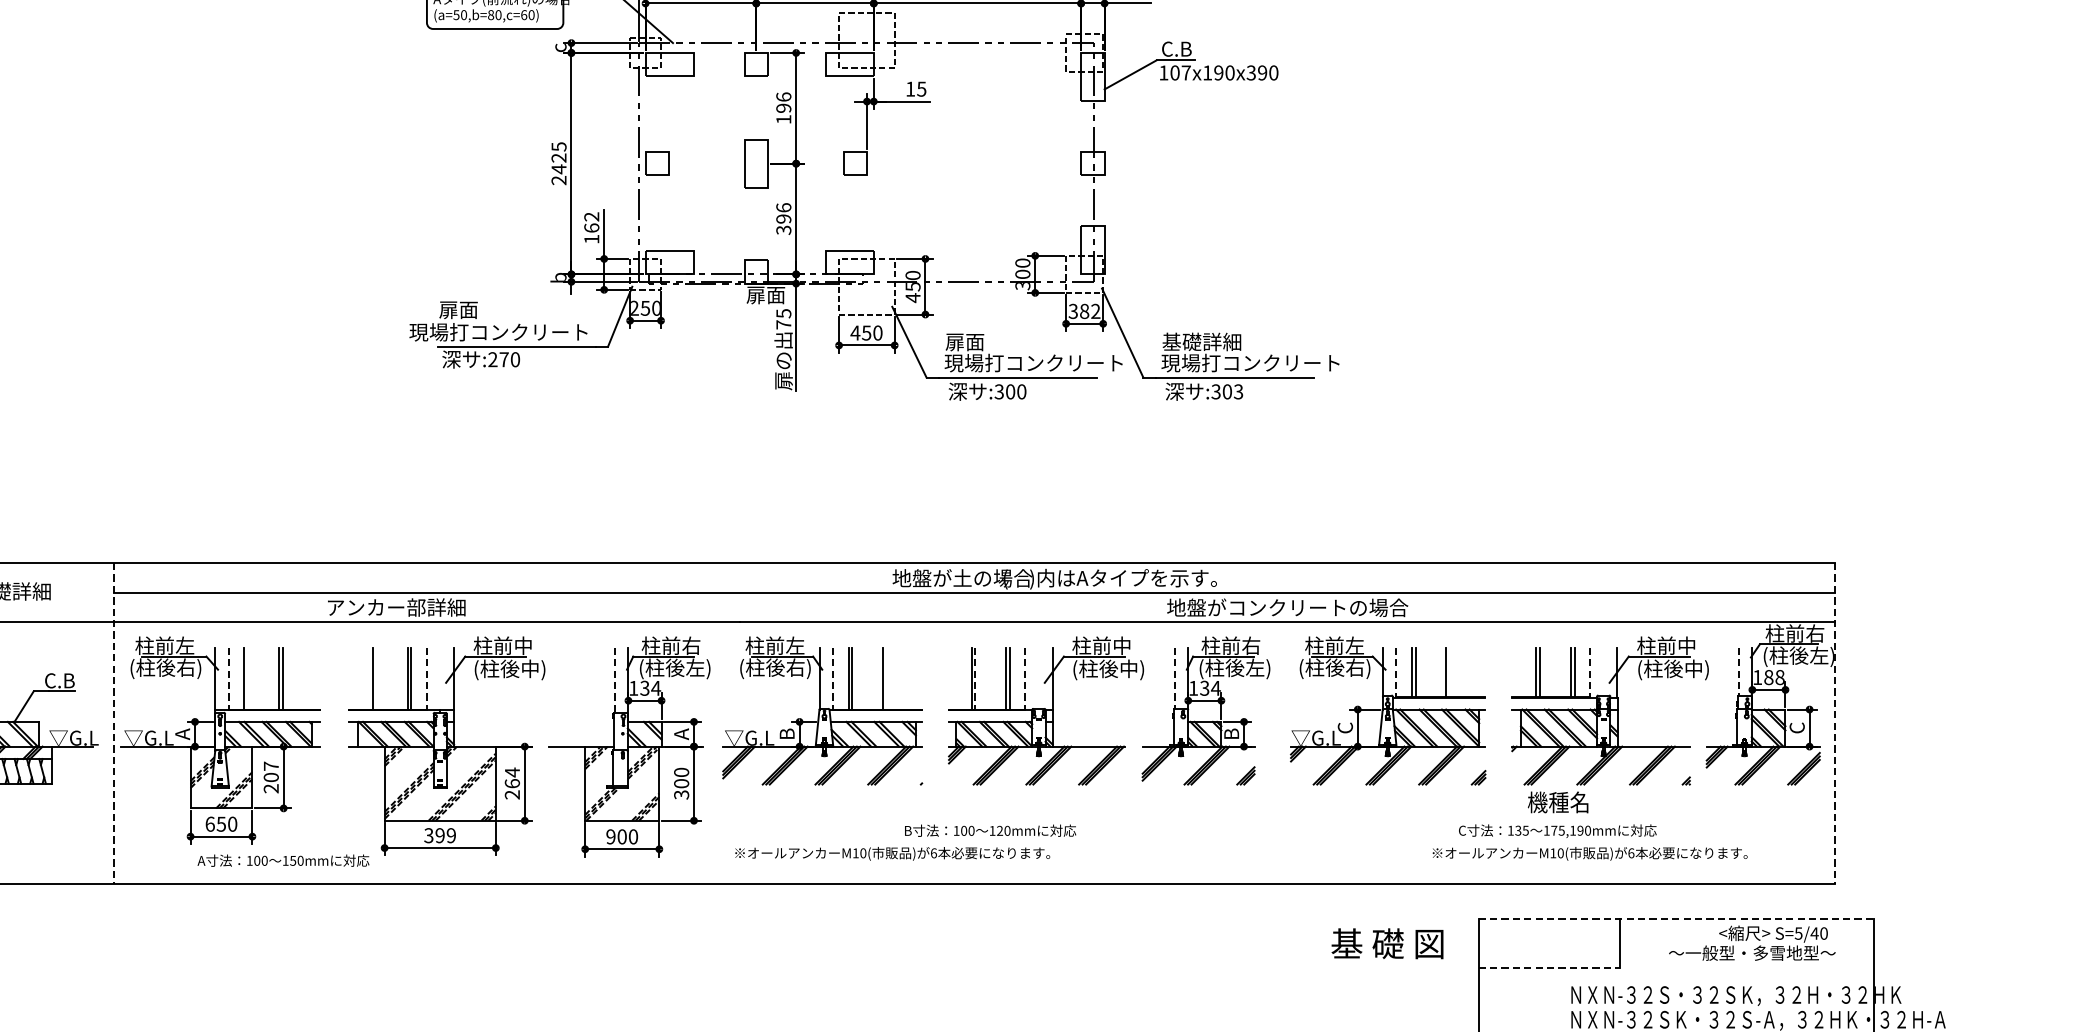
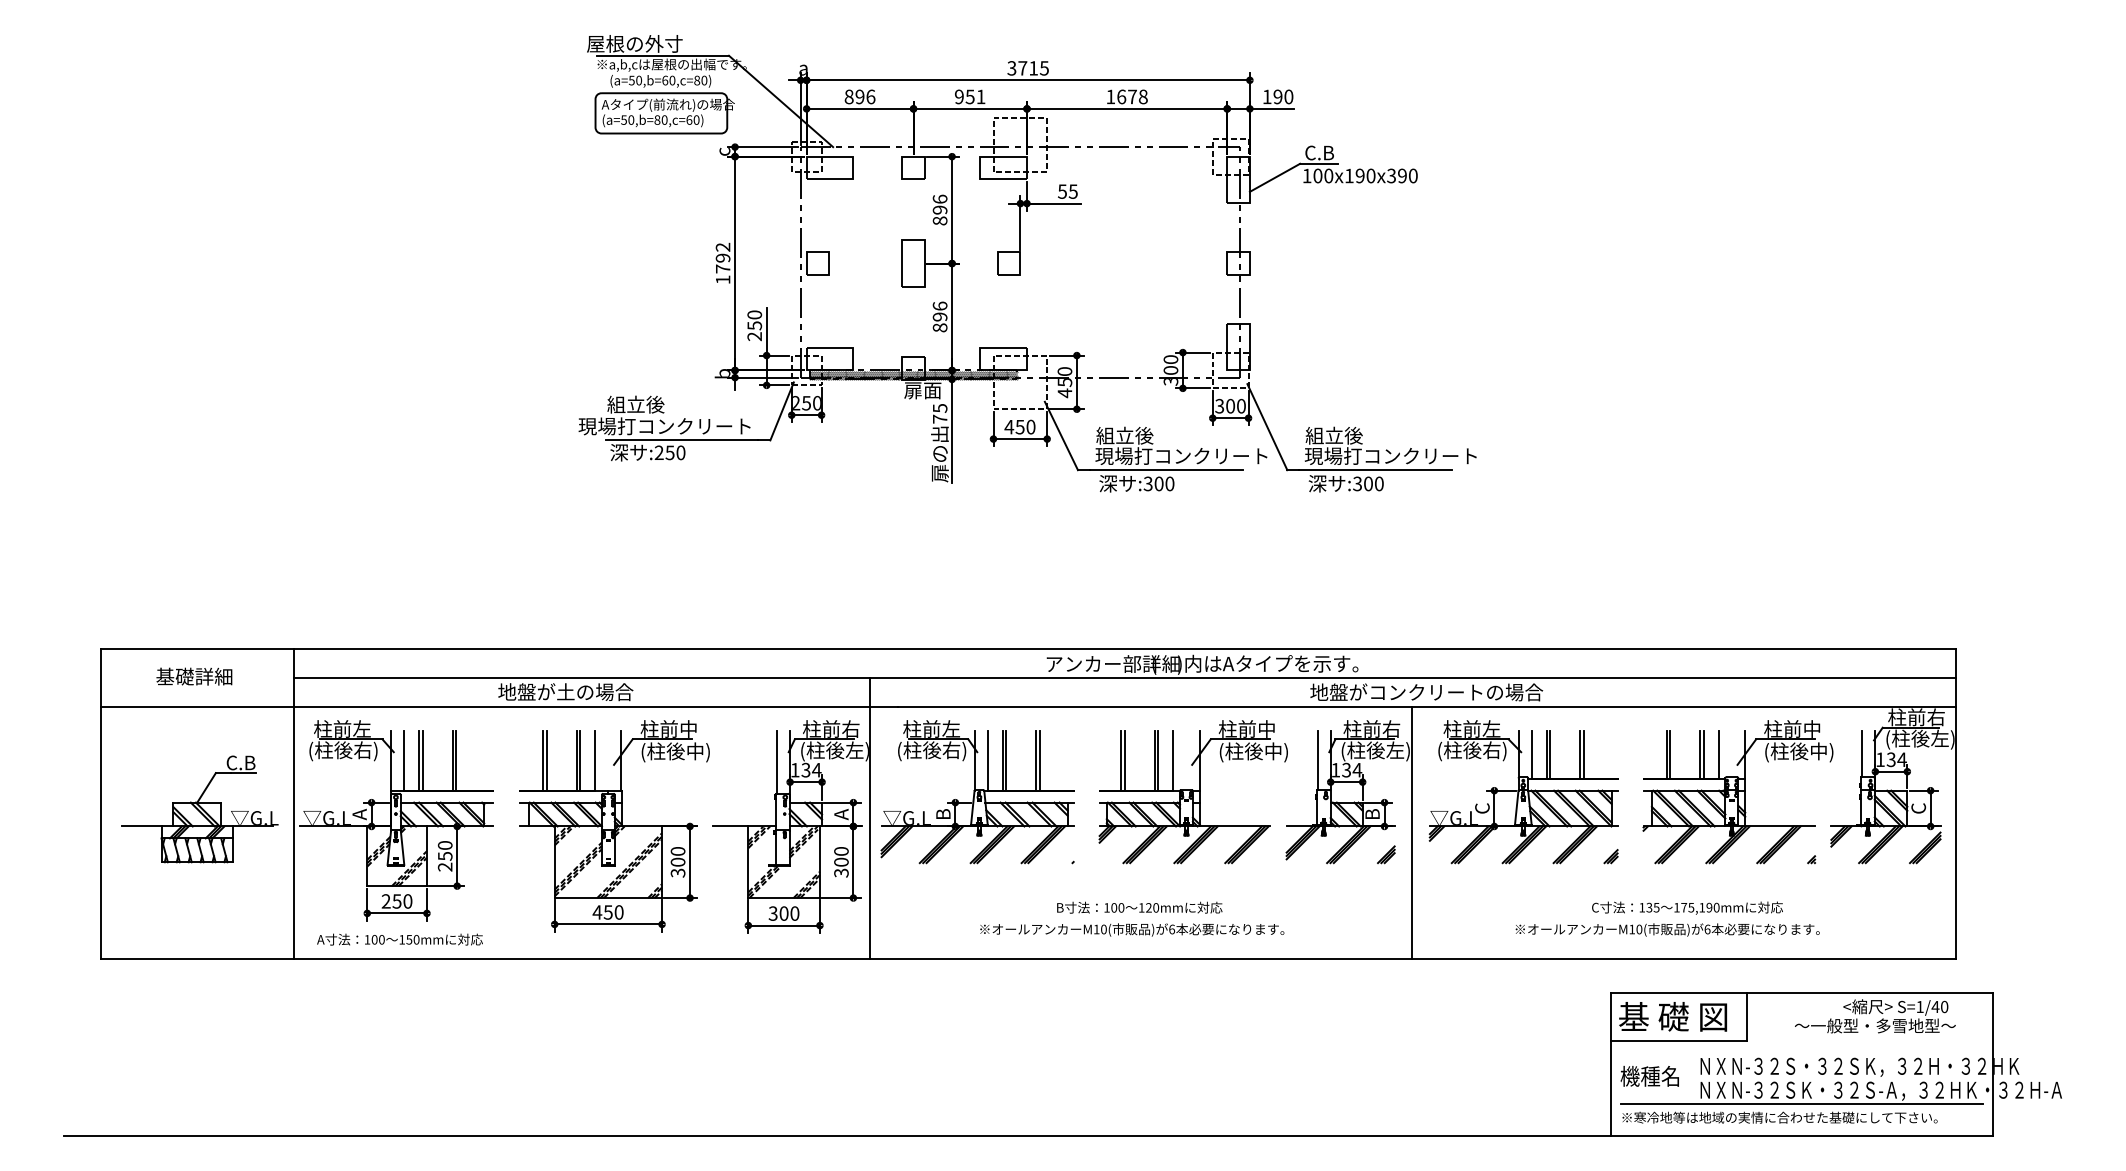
text: (1186, 72) -> (1328, 175), 107x190x390 -> 100x190x390
text: (910, 89) -> (1062, 191), 15 -> 55
text: (783, 119) -> (939, 220), 196 -> 896
text: (558, 163) -> (722, 263), 2425 -> 1792
text: (591, 227) -> (754, 325), 162 -> 250
text: (783, 229) -> (939, 327), 396 -> 896
hatch: (756, 279) -> (913, 375), added
text: (468, 309) -> (635, 404), 扉面 -> 組立後
text: (1089, 311) -> (1235, 406), 382 -> 300
text: (974, 341) -> (1124, 435), 扉面 -> 組立後
text: (1201, 341) -> (1343, 435), 基礎詳細 -> 組立後
text: (503, 359) -> (669, 452), :270 -> :250
text: (1237, 391) -> (1378, 483), :303 -> :300
text: (962, 577) -> (1112, 663), 地盤が土の場合 -> アンカー部詳細
text: (395, 607) -> (565, 692), アンカー部詳細 -> 地盤が土の場合
line: (1450, 672) -> (1583, 754), added
line: (1739, 672) -> (1862, 754), dashed -> solid
line: (1396, 673) -> (1531, 755), dashed -> solid
line: (1589, 673) -> (1718, 755), dashed -> solid
text: (1774, 677) -> (1896, 759), 188 -> 134
line: (247, 678) -> (422, 760), added
line: (376, 678) -> (546, 760), added
line: (886, 678) -> (1039, 760), added
line: (975, 678) -> (1125, 760), dashed -> solid
line: (1174, 678) -> (1317, 760), dashed -> solid
line: (229, 679) -> (404, 761), dashed -> solid
line: (426, 679) -> (595, 761), dashed -> solid
line: (832, 679) -> (987, 761), dashed -> solid
line: (1025, 679) -> (1173, 761), dashed -> solid
line: (614, 680) -> (776, 762), dashed -> solid
line: (114, 723) -> (293, 804), dashed -> solid
line: (1835, 723) -> (1955, 804), dashed -> solid
line: (711, 738) -> (870, 818), added
line: (1272, 752) -> (1412, 832), added
text: (270, 771) -> (444, 850), 207 -> 250
text: (511, 782) -> (677, 861), 264 -> 300
text: (1557, 802) -> (1649, 1076), moved
text: (209, 824) -> (385, 901), 650 -> 250
text: (439, 835) -> (607, 912), 399 -> 450
text: (610, 836) -> (772, 913), 900 -> 300
text: (892, 853) -> (1132, 929), moved
text: (1589, 853) -> (1667, 929), moved
text: (282, 860) -> (399, 939), moved
line: (1675, 918) -> (1801, 992), dashed -> solid
text: (1798, 934) -> (1919, 1007), S=5/40 -> S=1/40
text: (1386, 943) -> (1672, 1016), moved
line: (1549, 968) -> (1679, 1040), dashed -> solid

